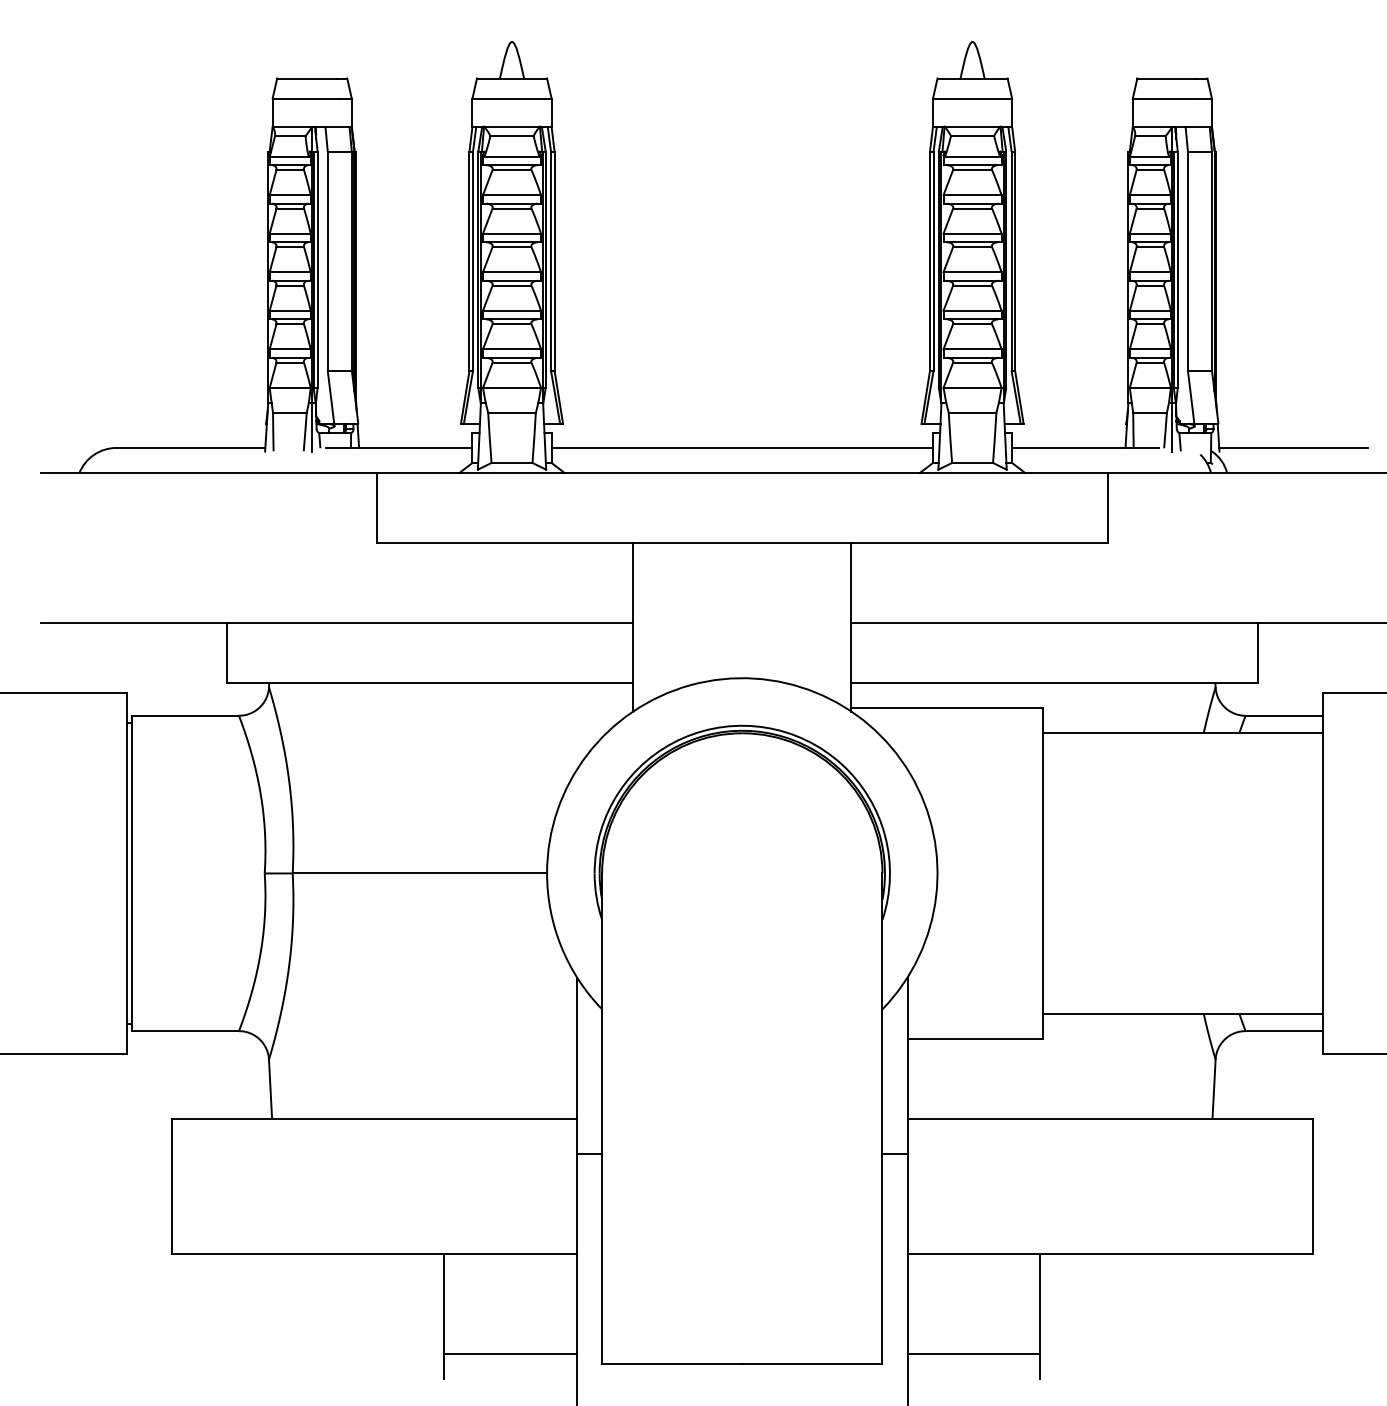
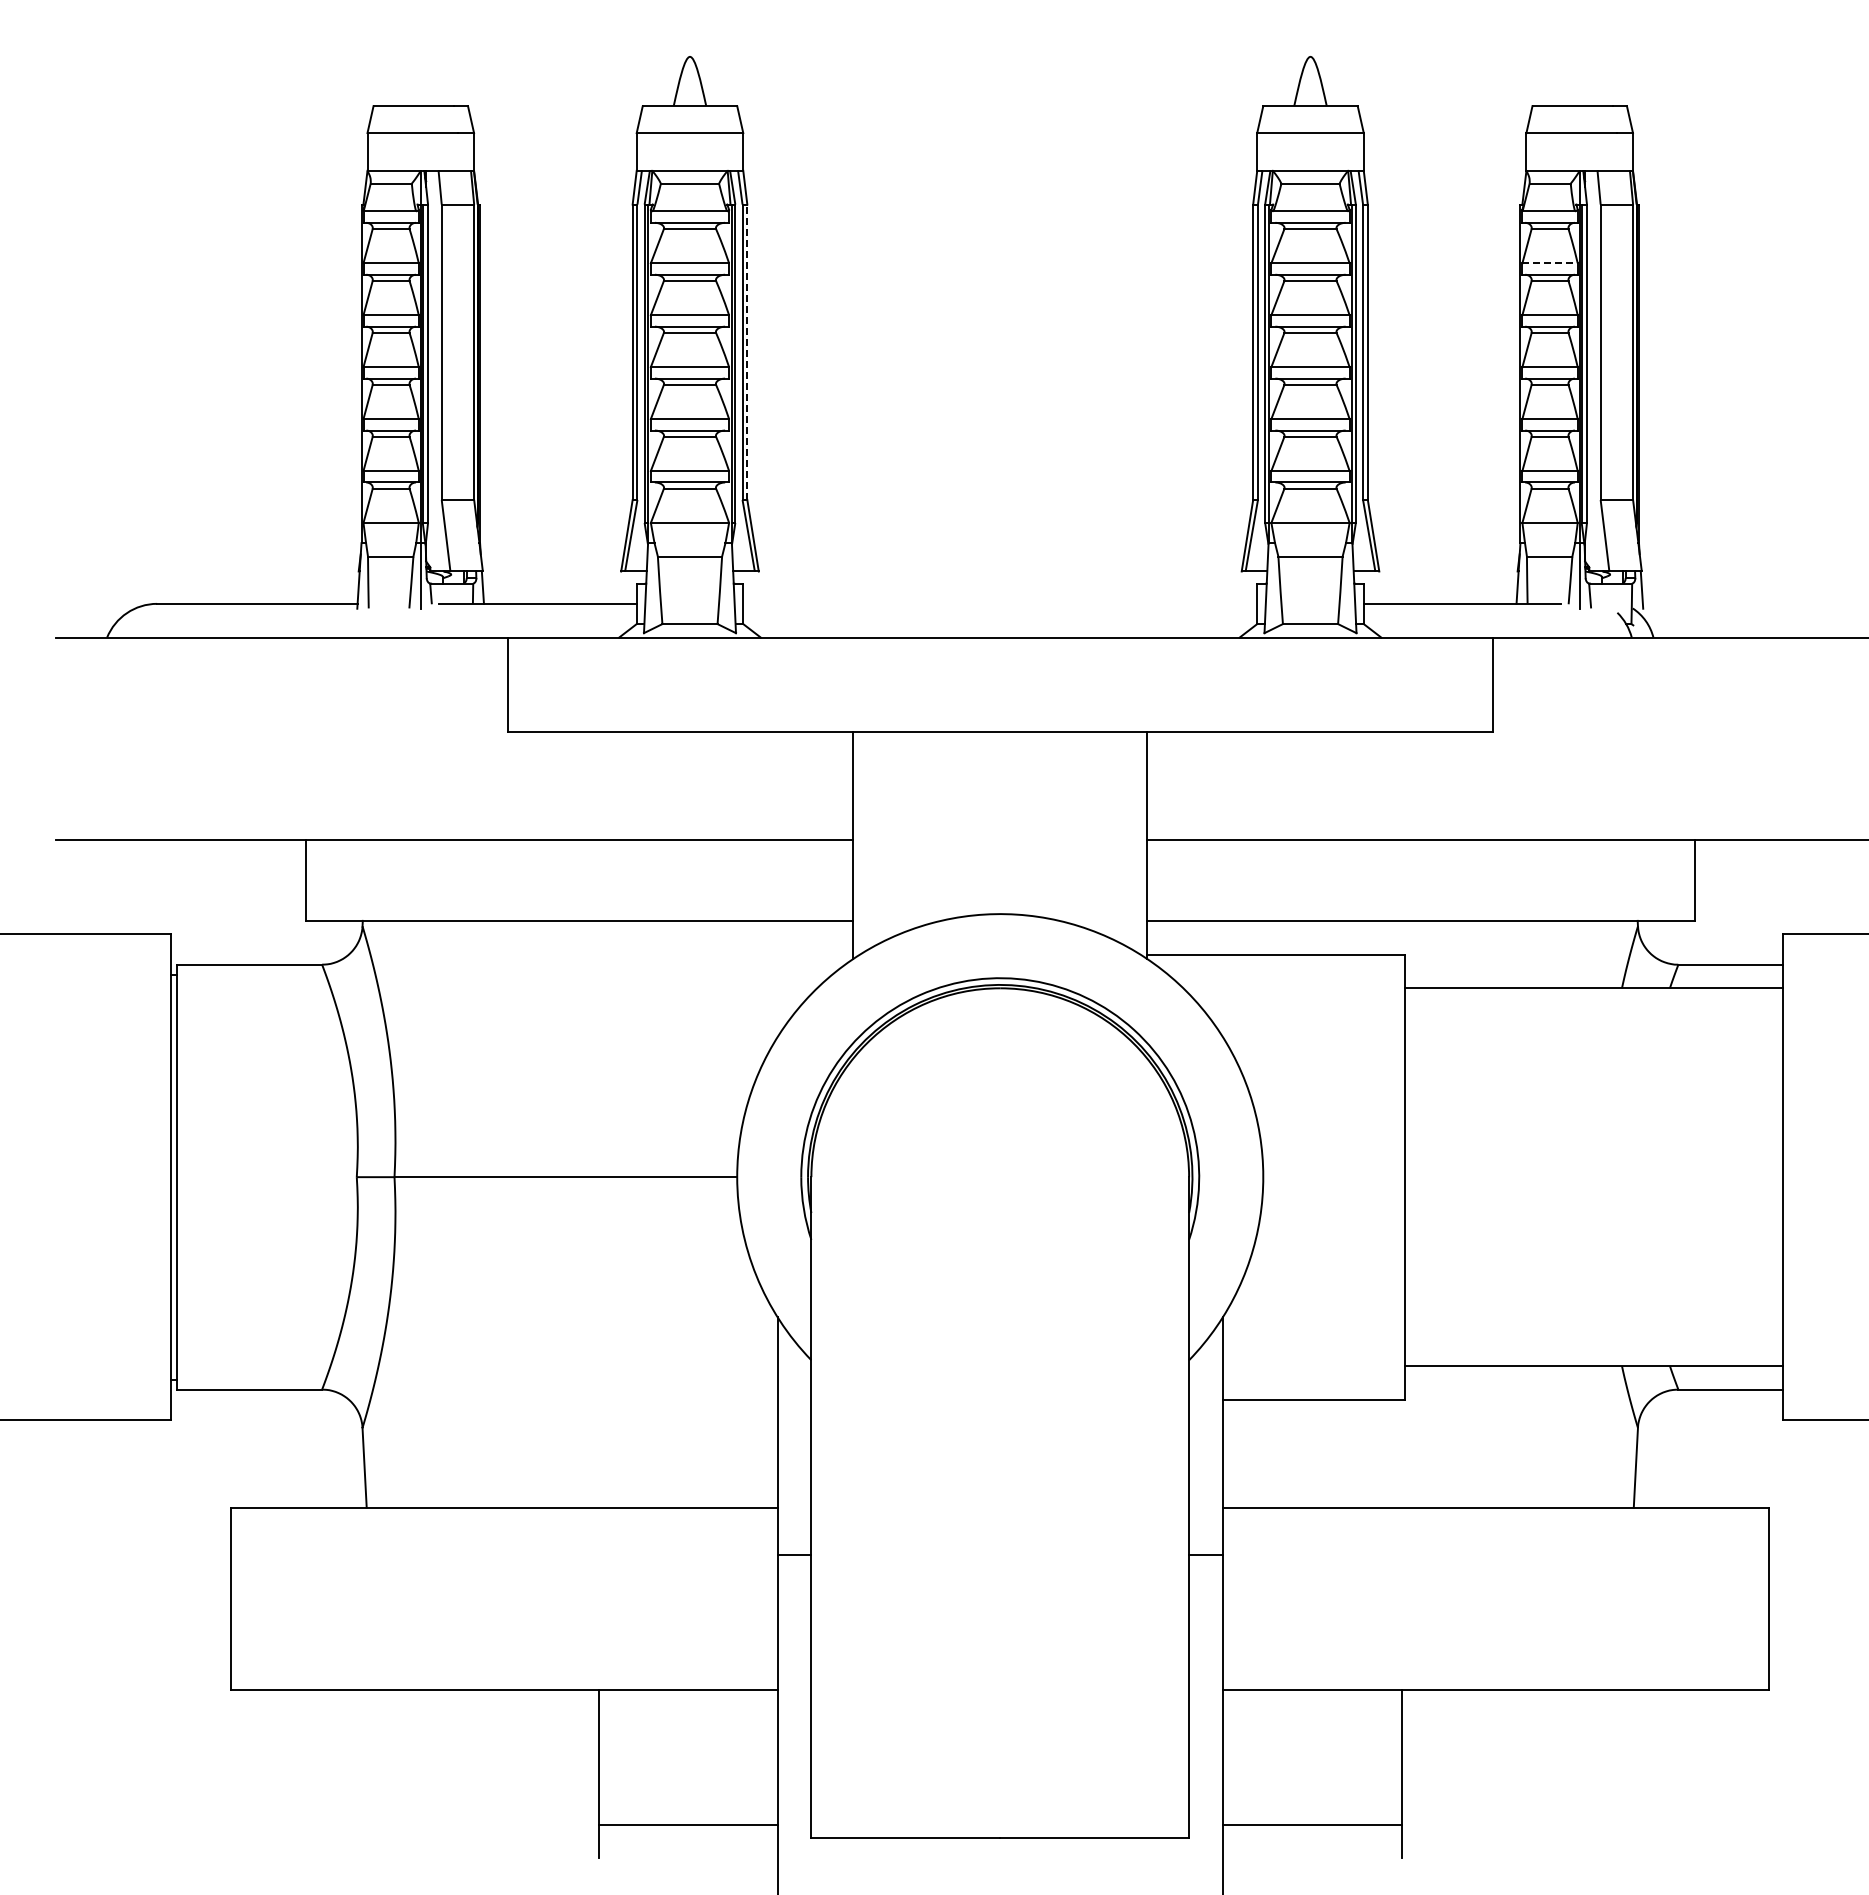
line: (1150, 195) -> (1550, 263), solid -> dashed
line: (554, 261) -> (747, 352), solid -> dashed
line: (742, 447) -> (1000, 603), removed
line: (1293, 447) -> (1742, 603), removed

